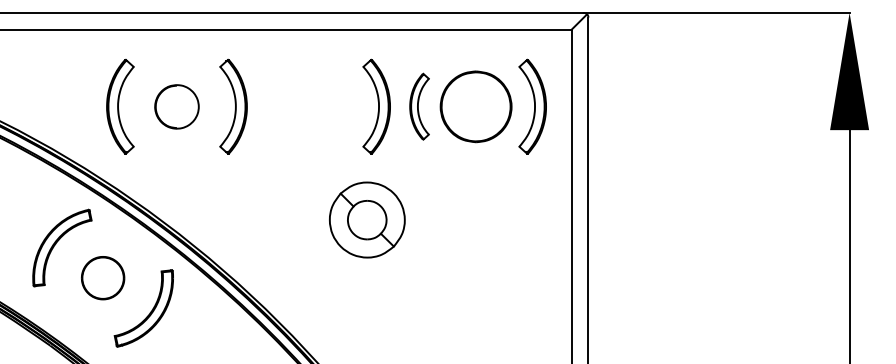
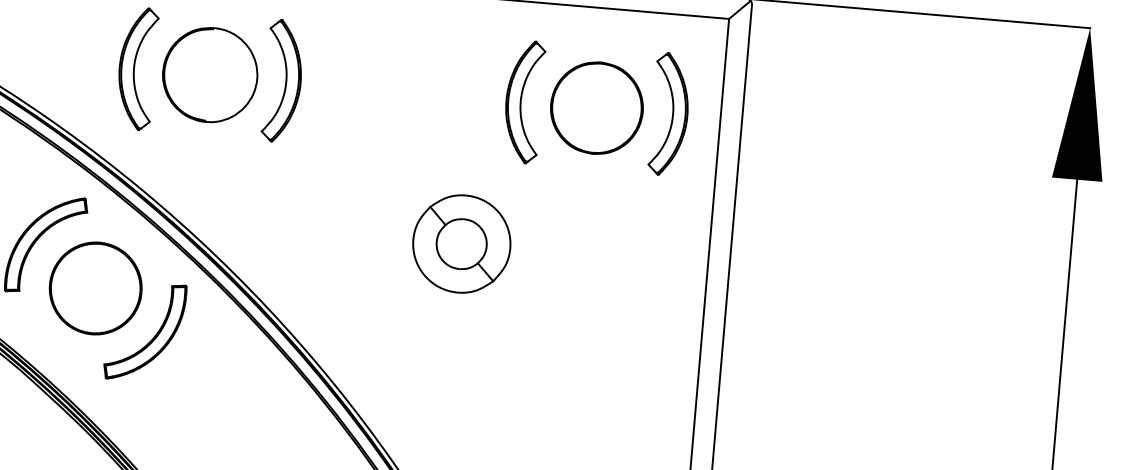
part: (176, 106) -> (209, 74), size x1.67
part: (376, 106) -> (468, 96), removed
part: (419, 106) -> (523, 101), size x1.43
part: (367, 219) -> (462, 243), moved
part: (102, 277) -> (94, 287), size x1.67

